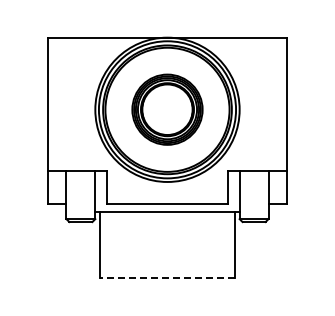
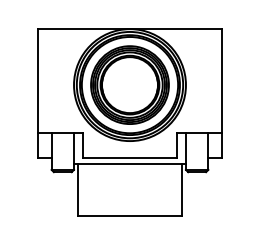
part: (167, 109) -> (130, 84), size x1.43
line: (166, 278) -> (129, 215), dashed -> solid

